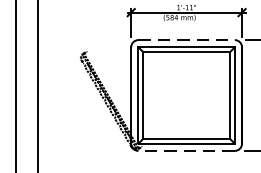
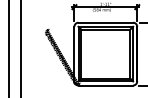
line: (187, 39) -> (106, 22), dashed -> solid
line: (186, 150) -> (105, 85), dashed -> solid

